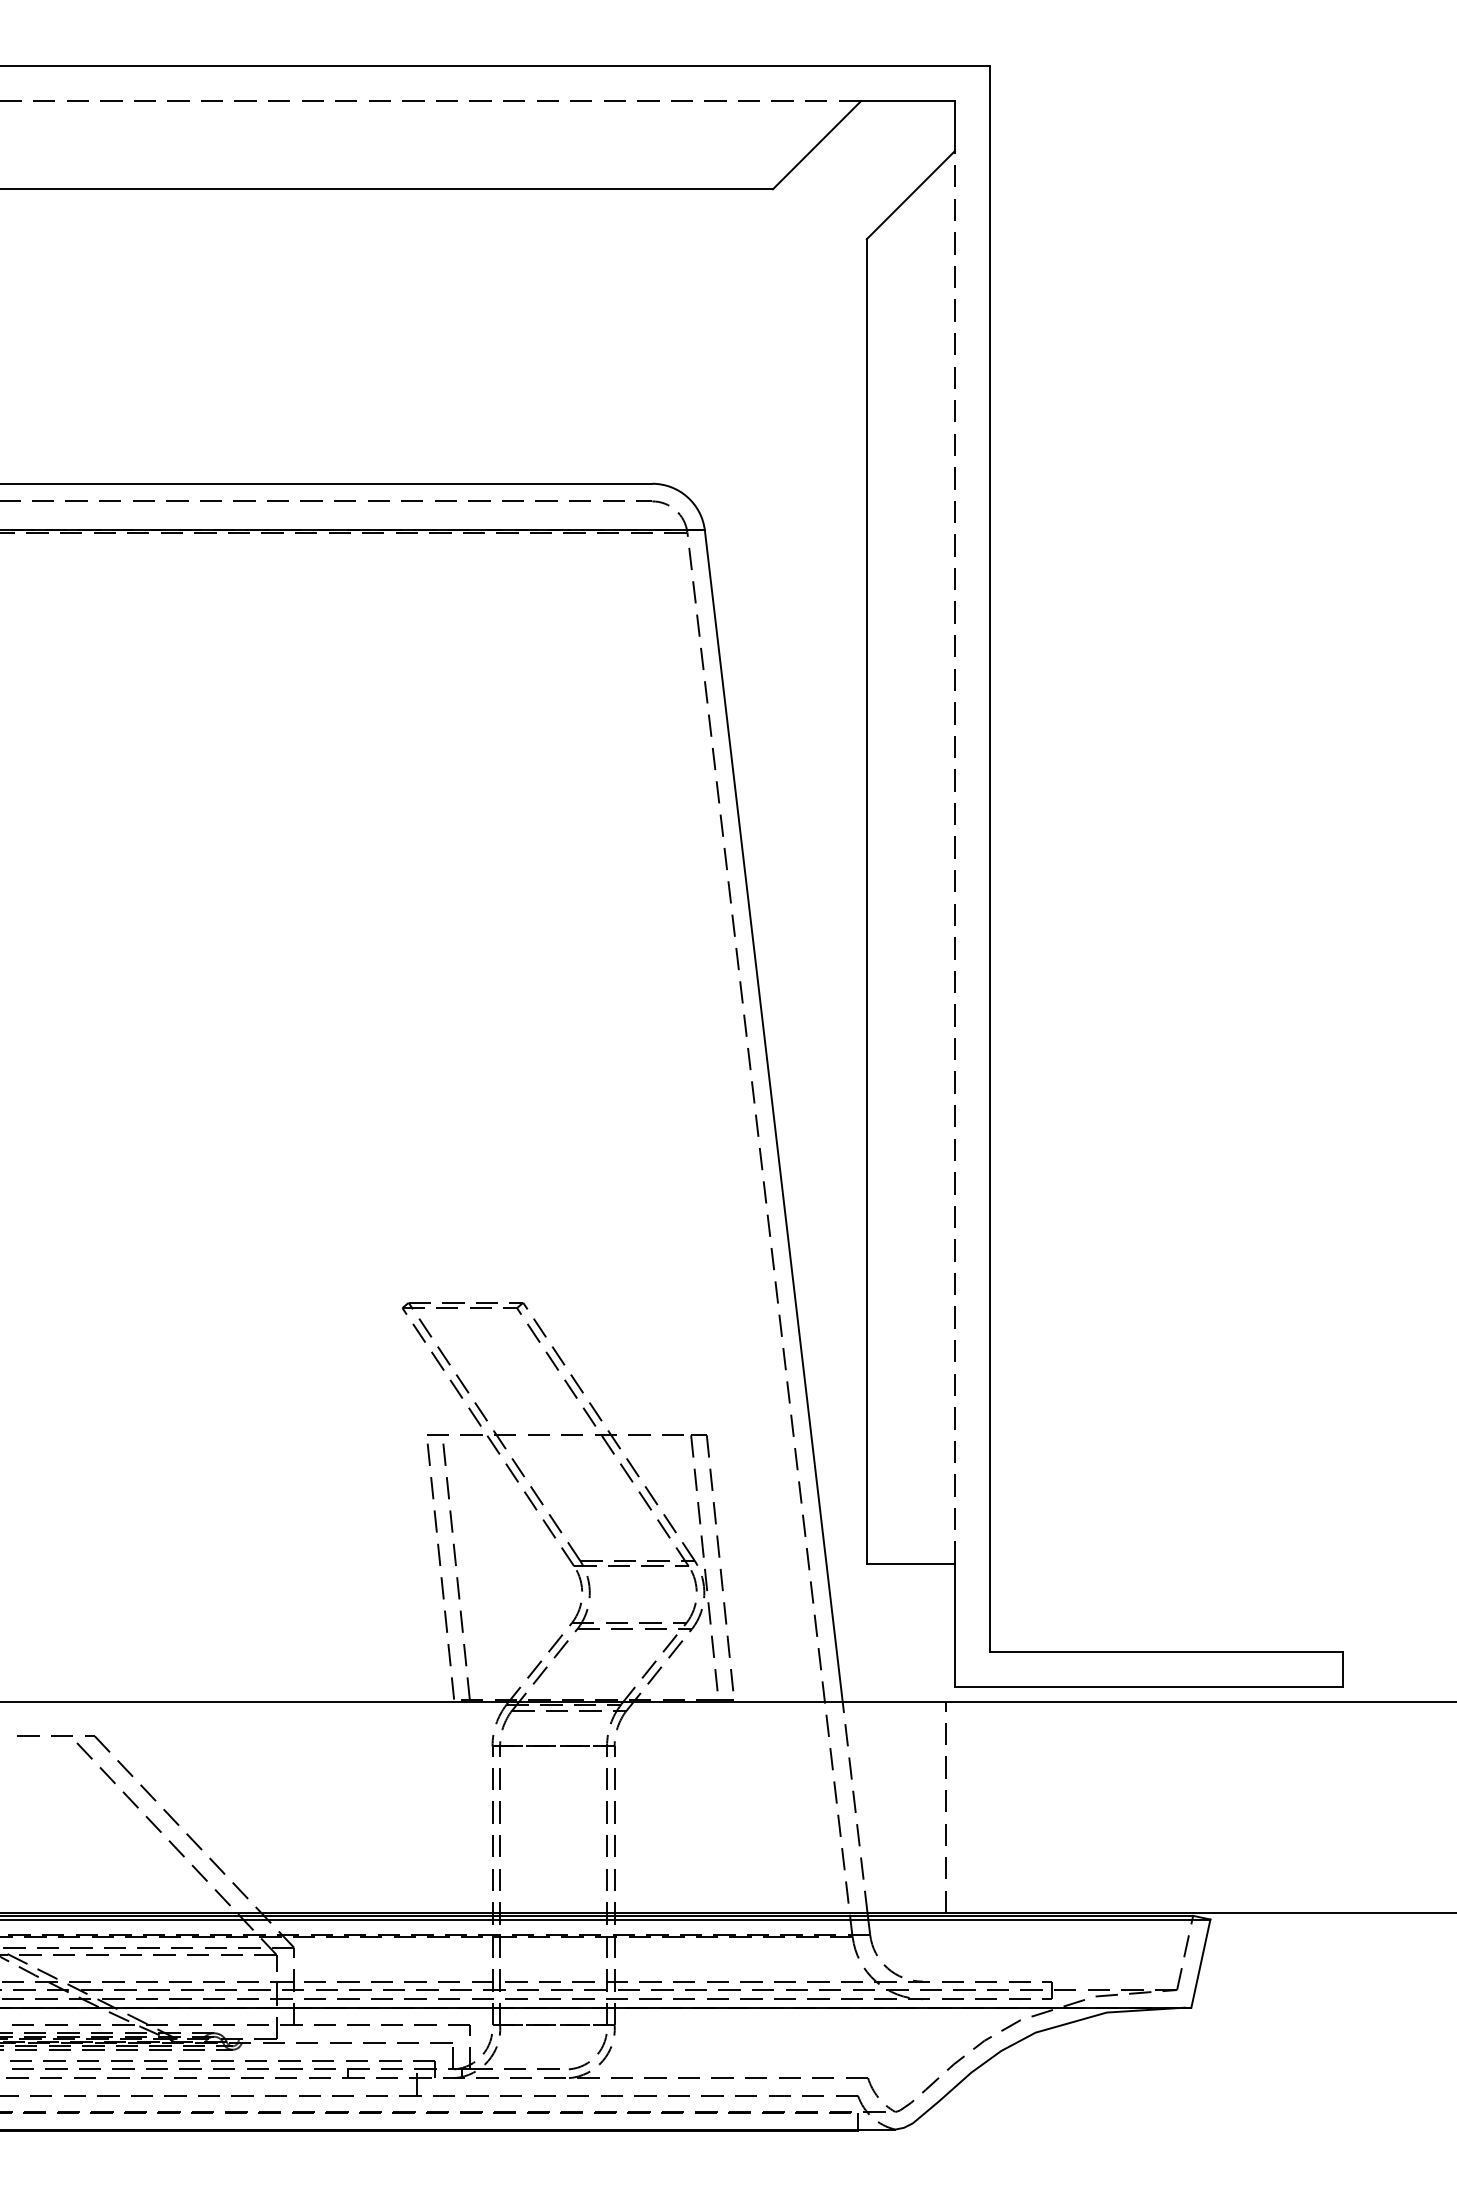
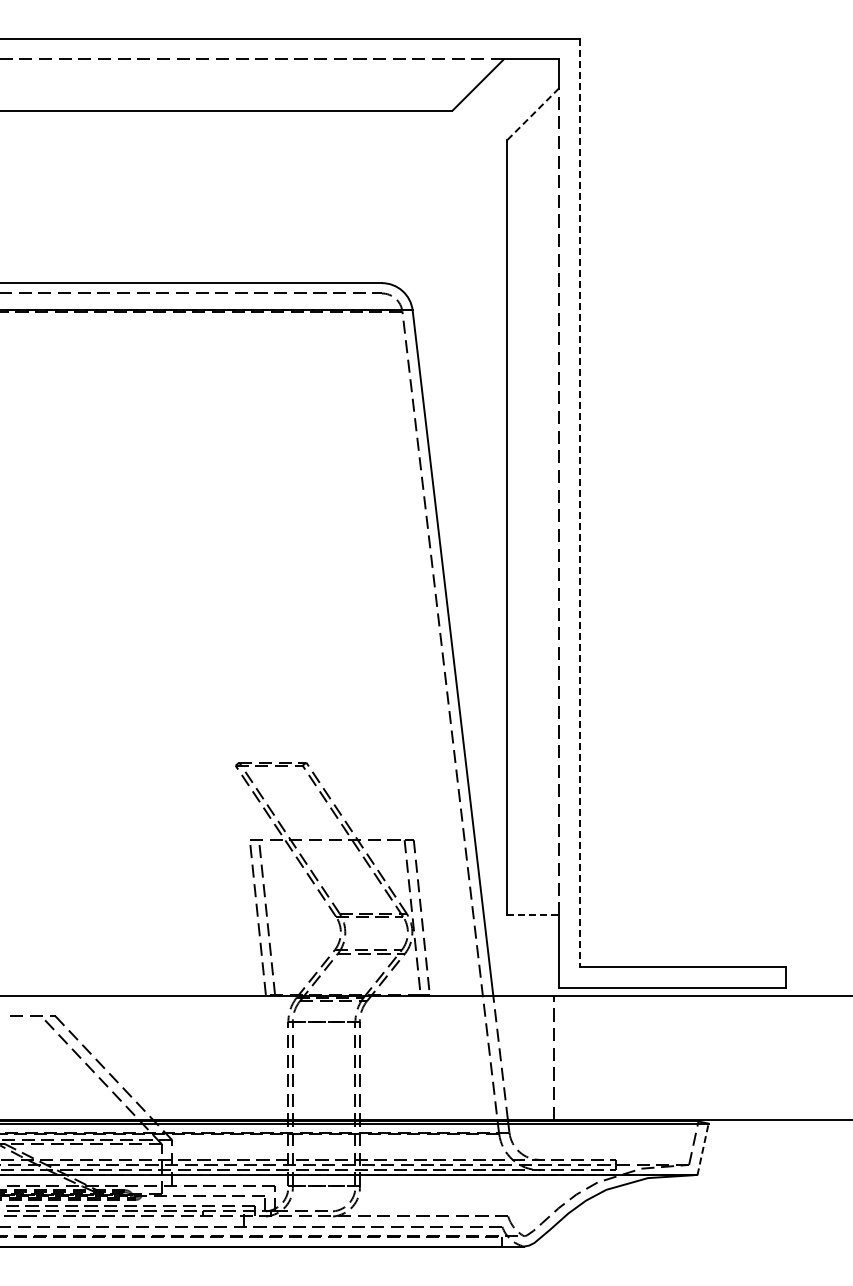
line: (909, 195) -> (532, 114), solid -> dashed
line: (989, 860) -> (579, 503), solid -> dashed
line: (911, 1563) -> (533, 915), solid -> dashed
line: (1201, 1961) -> (703, 1148), solid -> dashed

